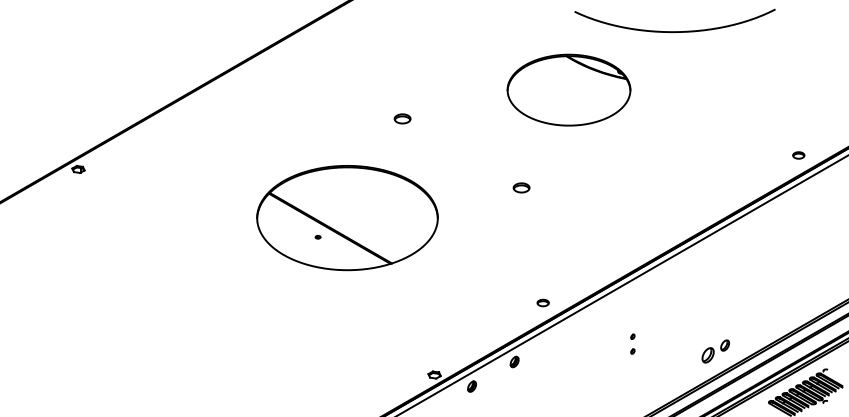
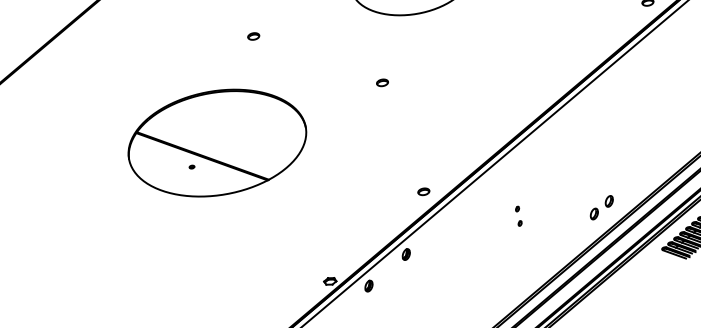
part: (401, 118) -> (252, 36), size x0.71
part: (521, 187) -> (382, 82), size x0.71
part: (707, 355) -> (593, 214), size x0.71

